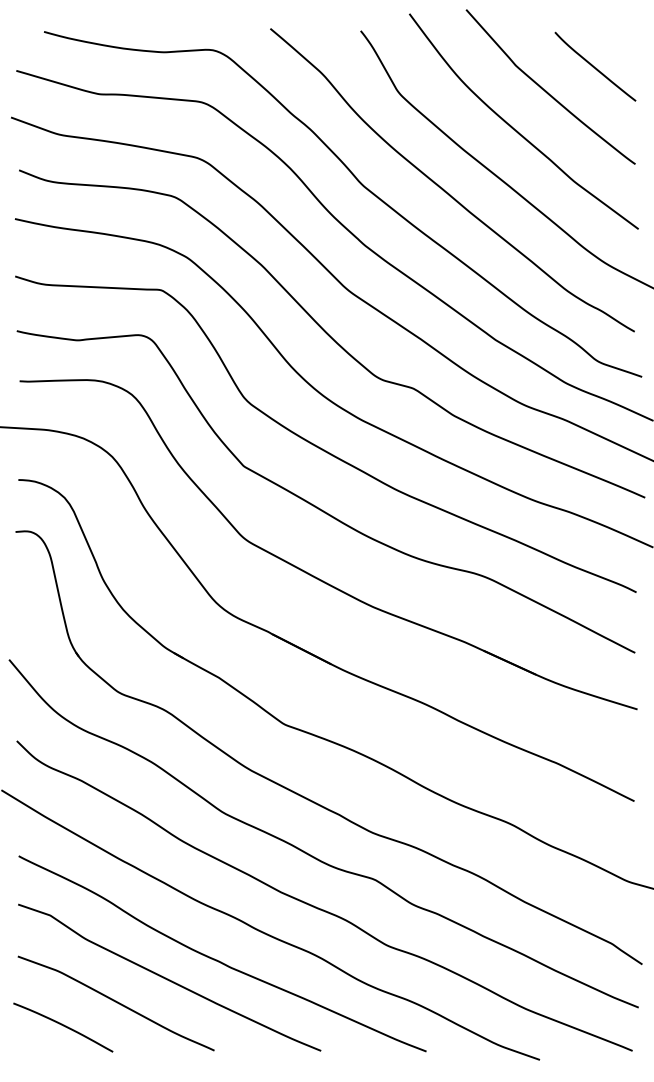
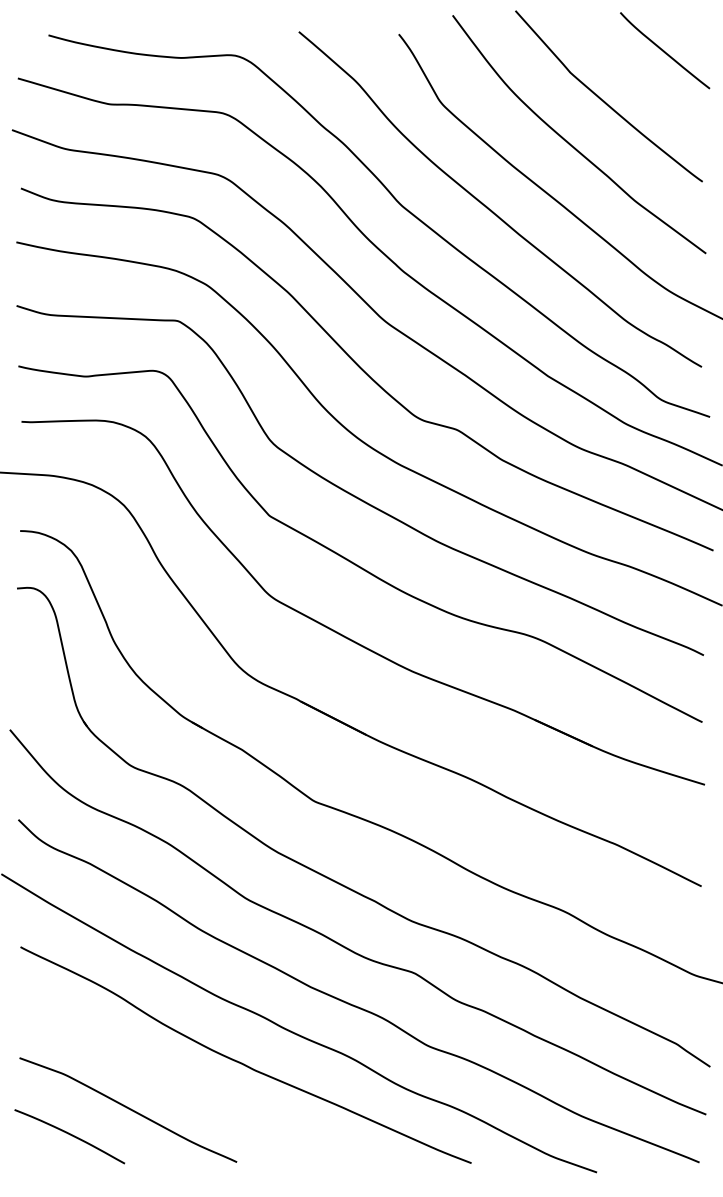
curve: (594, 66) -> (664, 50), moved
curve: (168, 978) -> (186, 1082), removed

